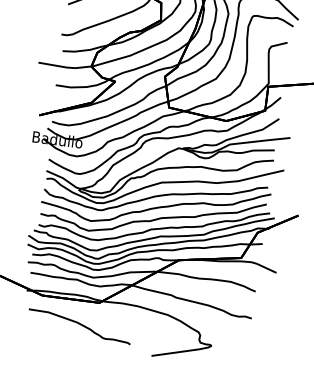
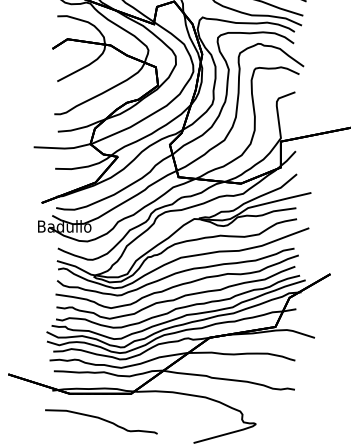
curve: (80, 325) -> (102, 420), moved

